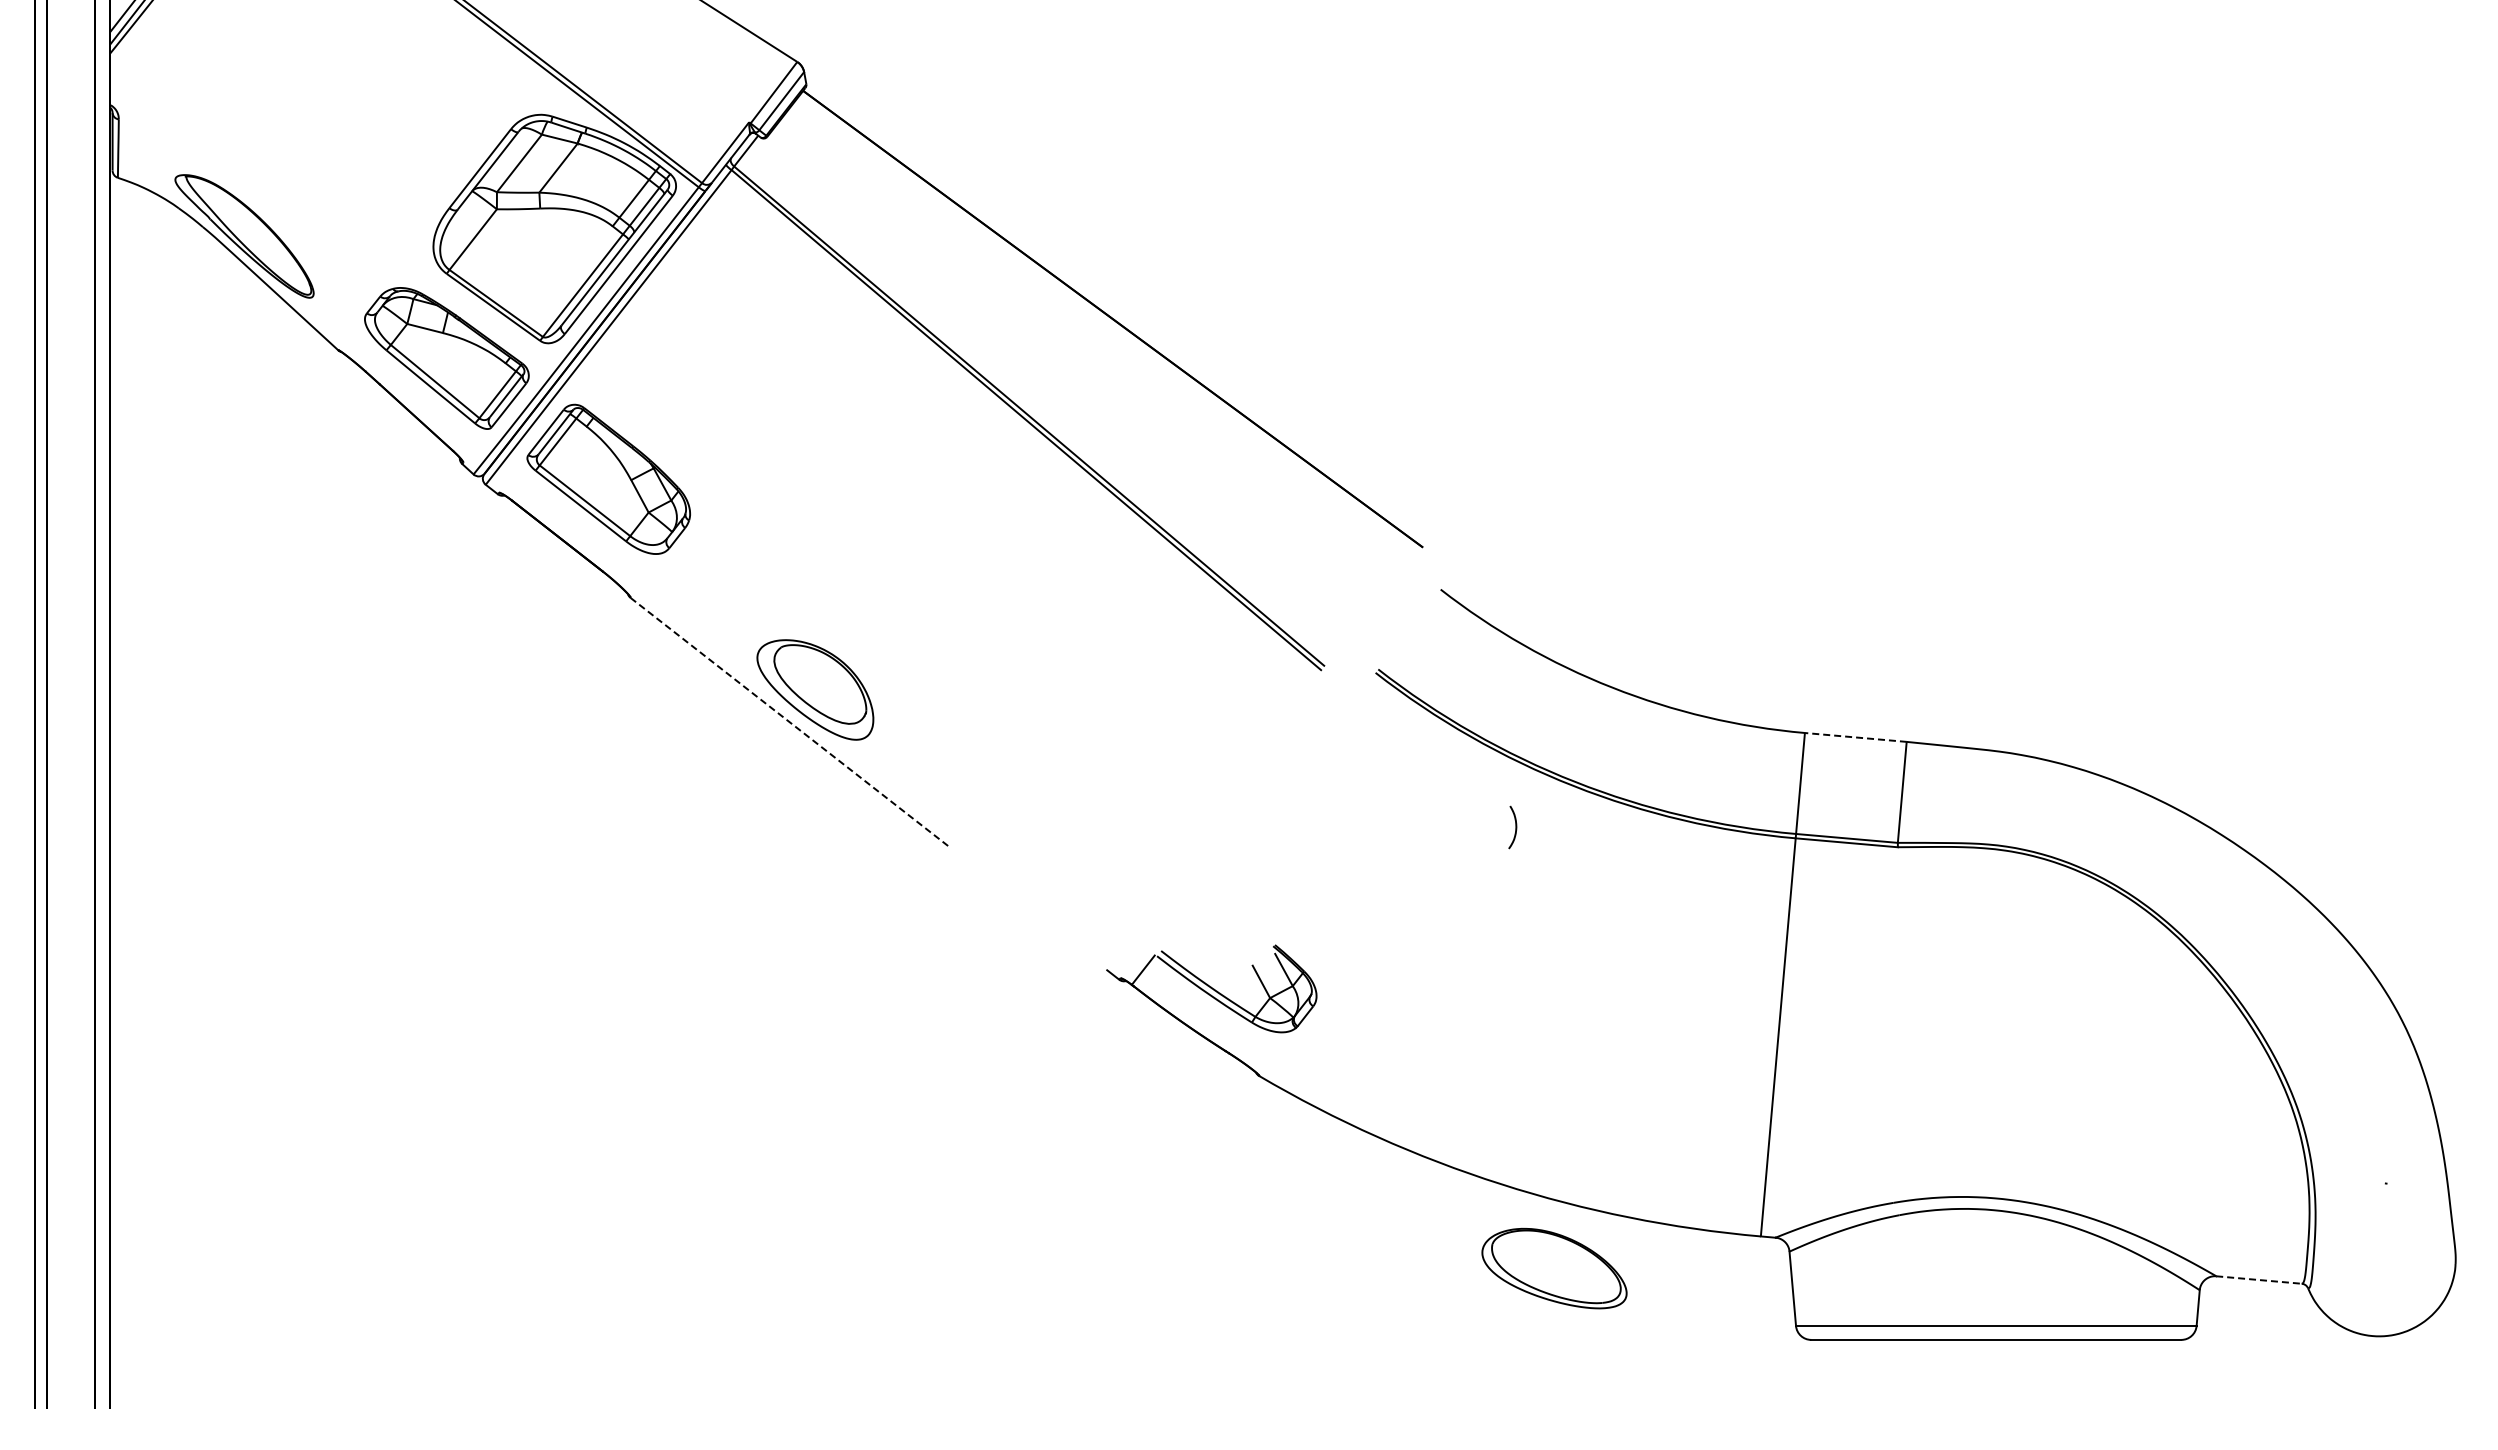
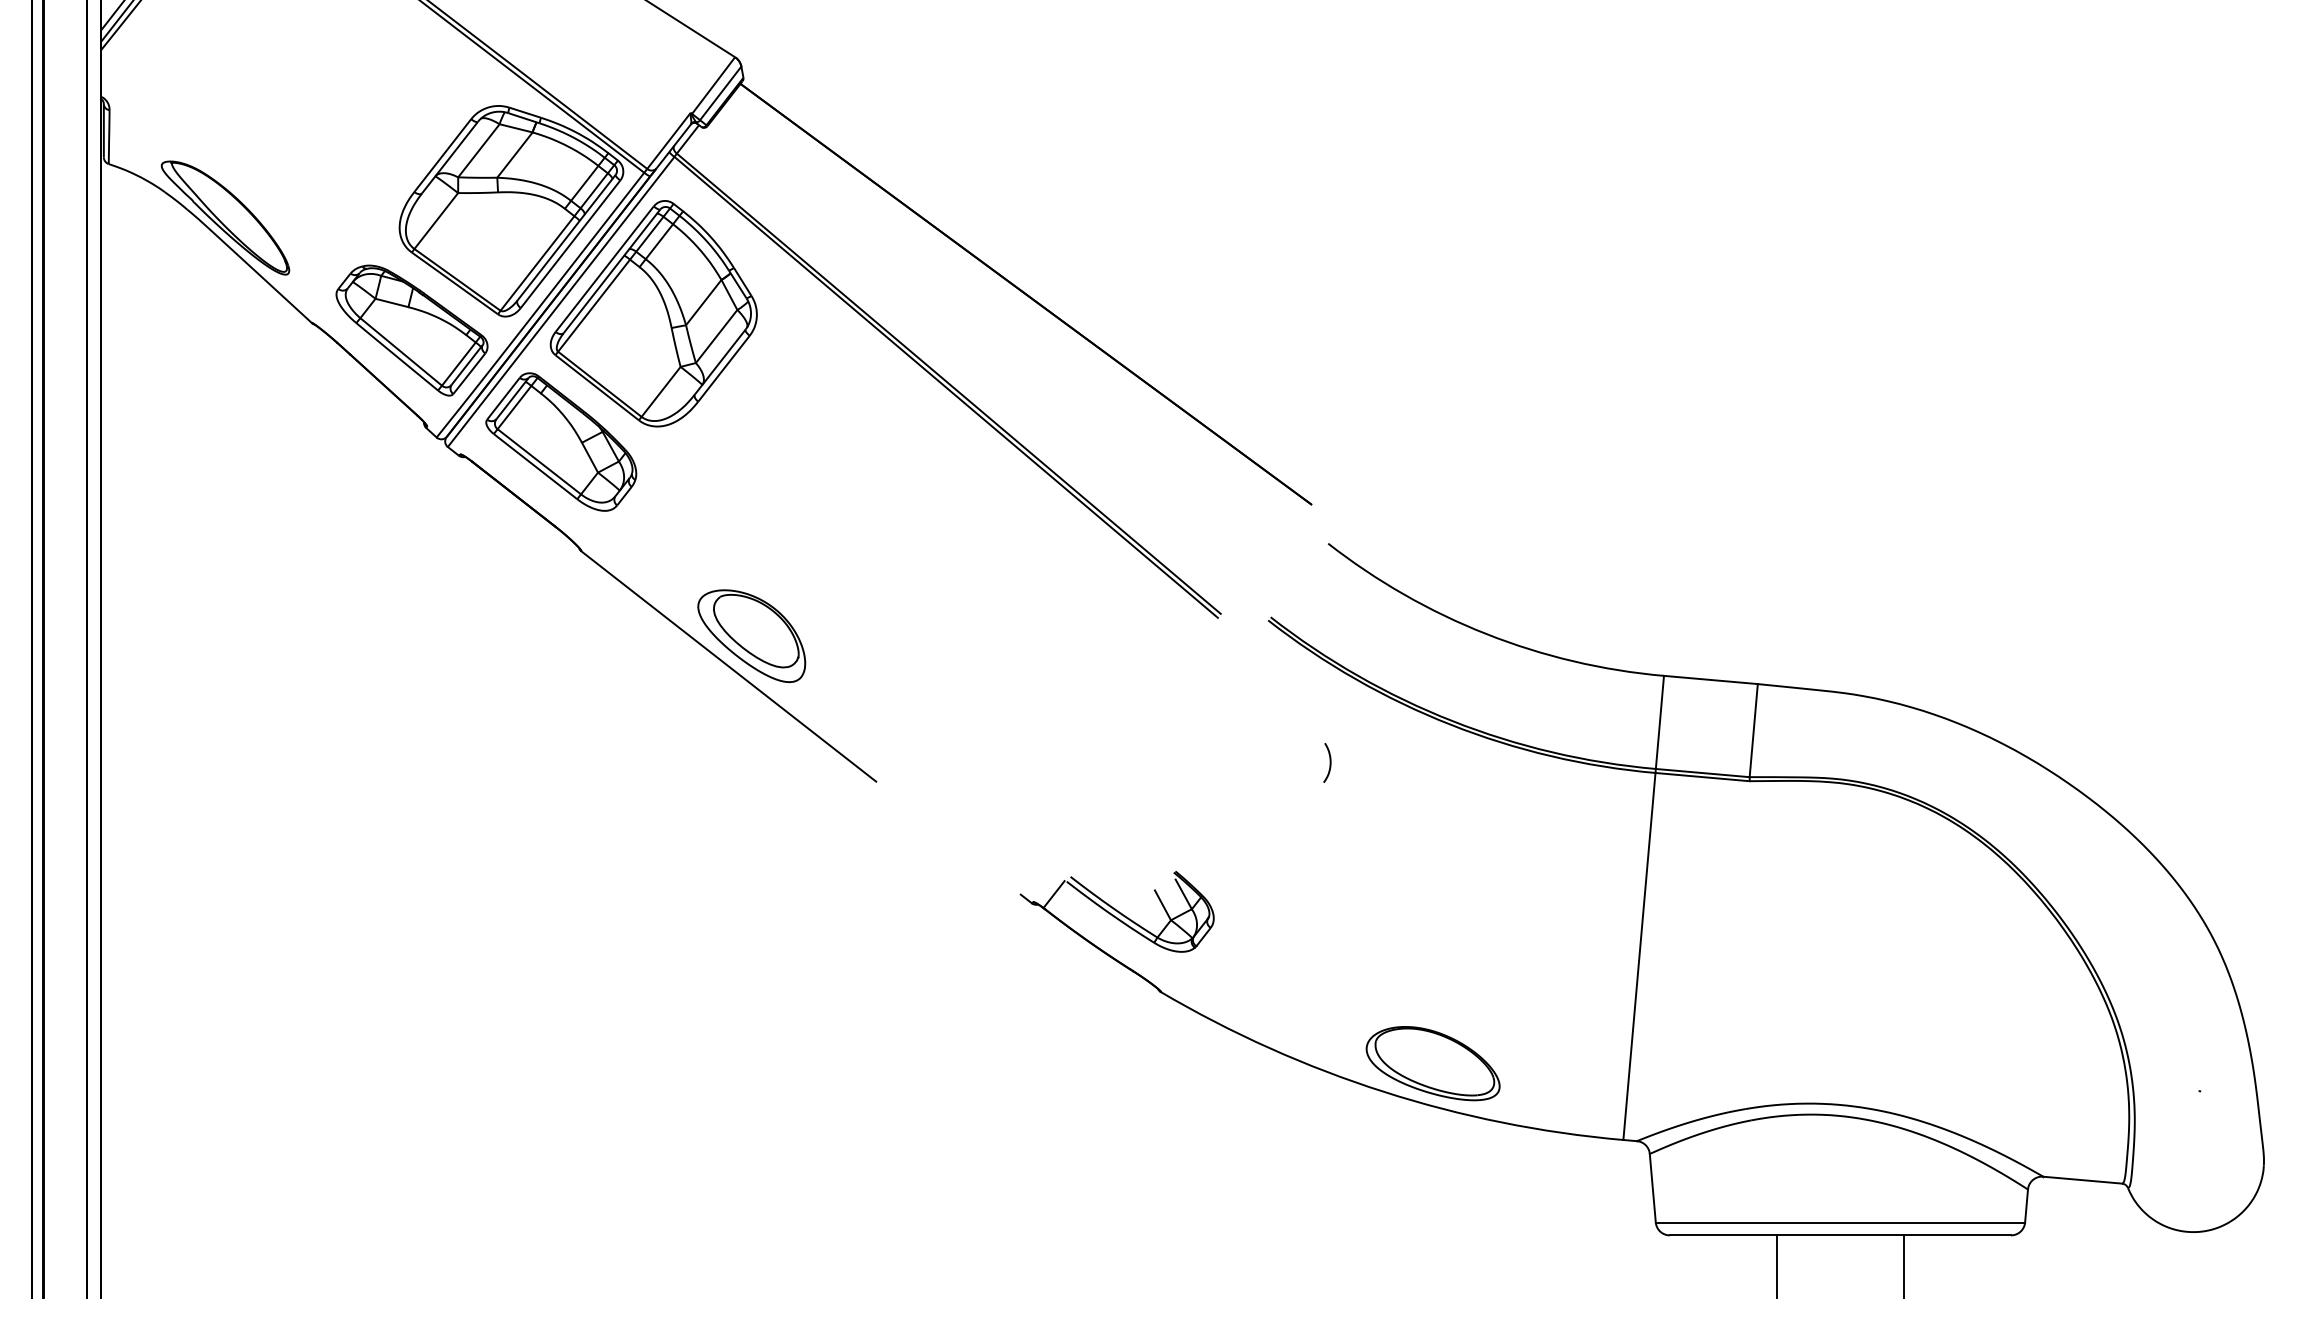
part: (708, 340) -> (653, 314), added
line: (790, 722) -> (728, 666), dashed -> solid
line: (1855, 737) -> (1710, 680), dashed -> solid
curve: (1515, 827) -> (1329, 762), moved
part: (1554, 1268) -> (1433, 1063), moved
line: (2258, 1280) -> (2082, 1180), dashed -> solid
line: (1927, 1373) -> (1777, 1266), added
line: (2065, 1373) -> (1904, 1266), added

